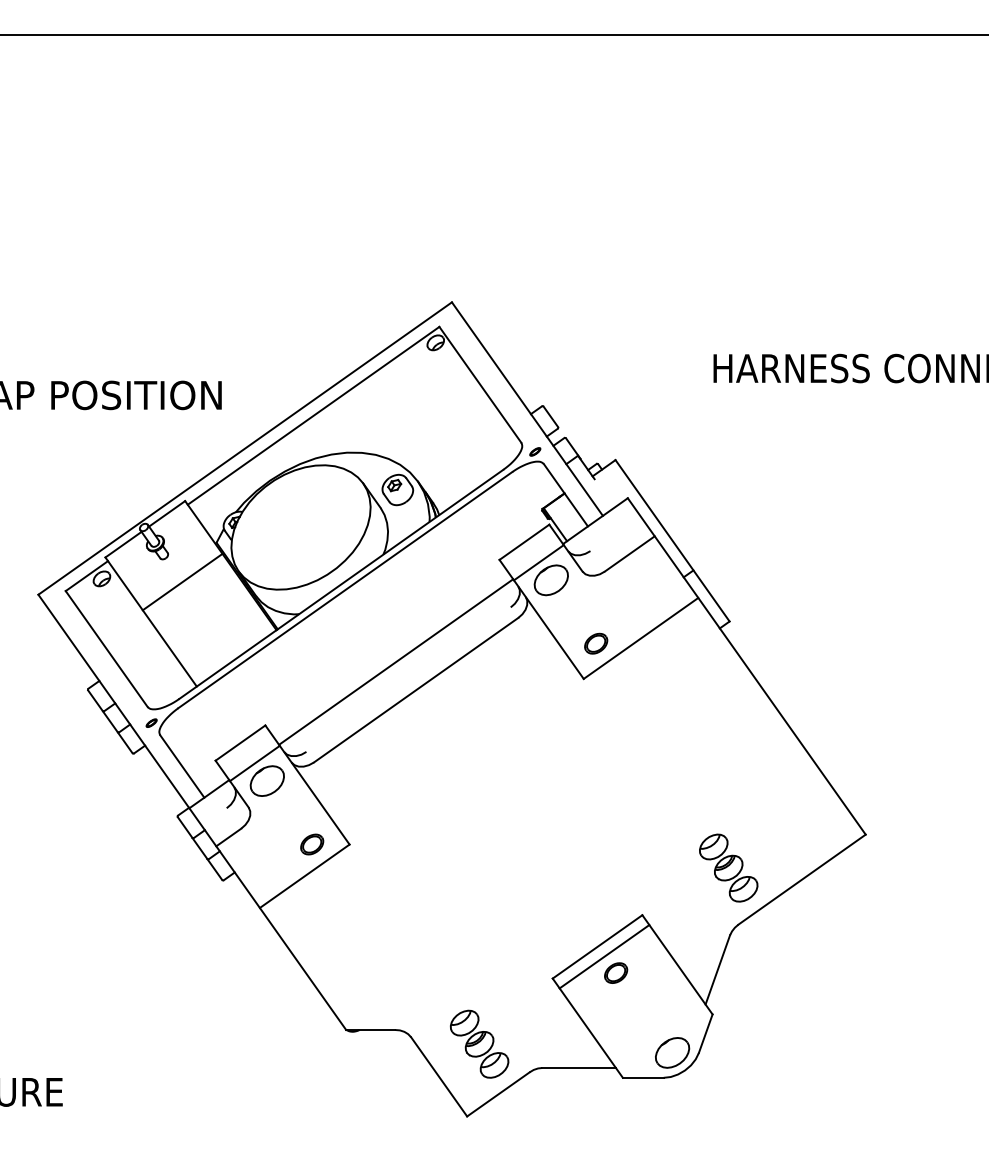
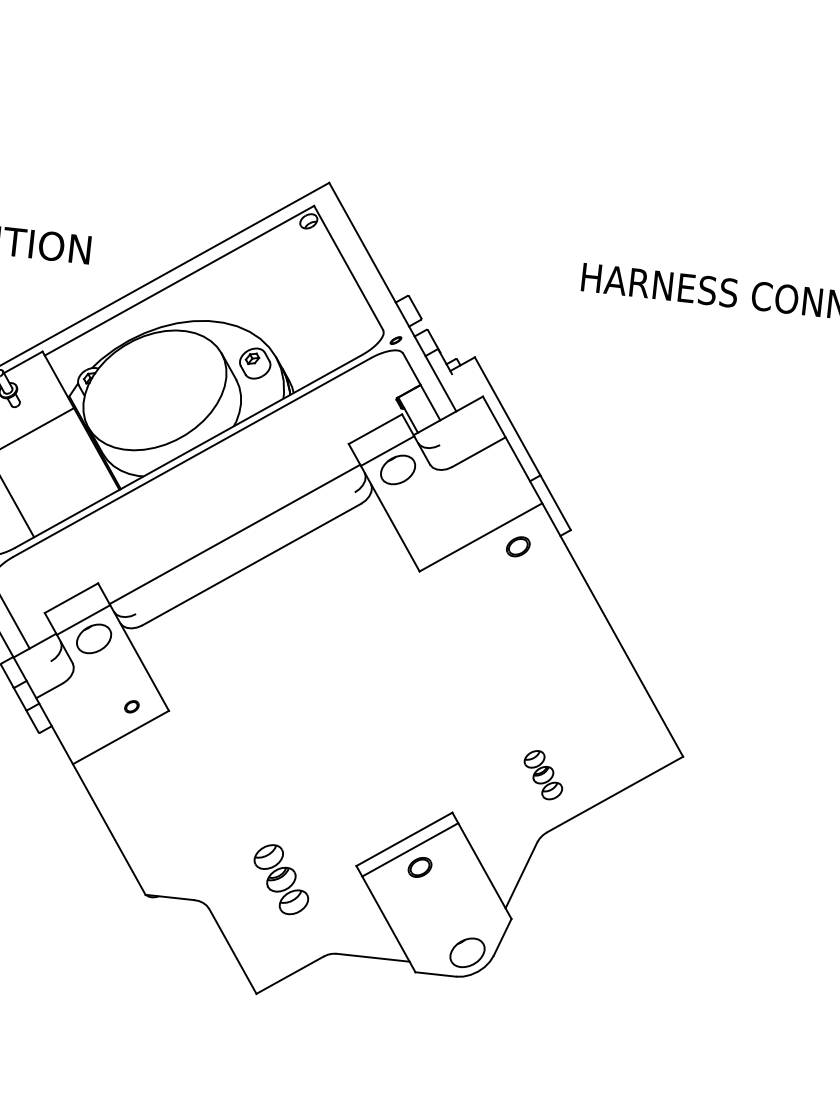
part: (596, 643) -> (518, 546), moved
part: (312, 844) -> (132, 706), size x0.6
part: (728, 867) -> (543, 774), size x0.7
part: (479, 1043) -> (281, 878), moved

